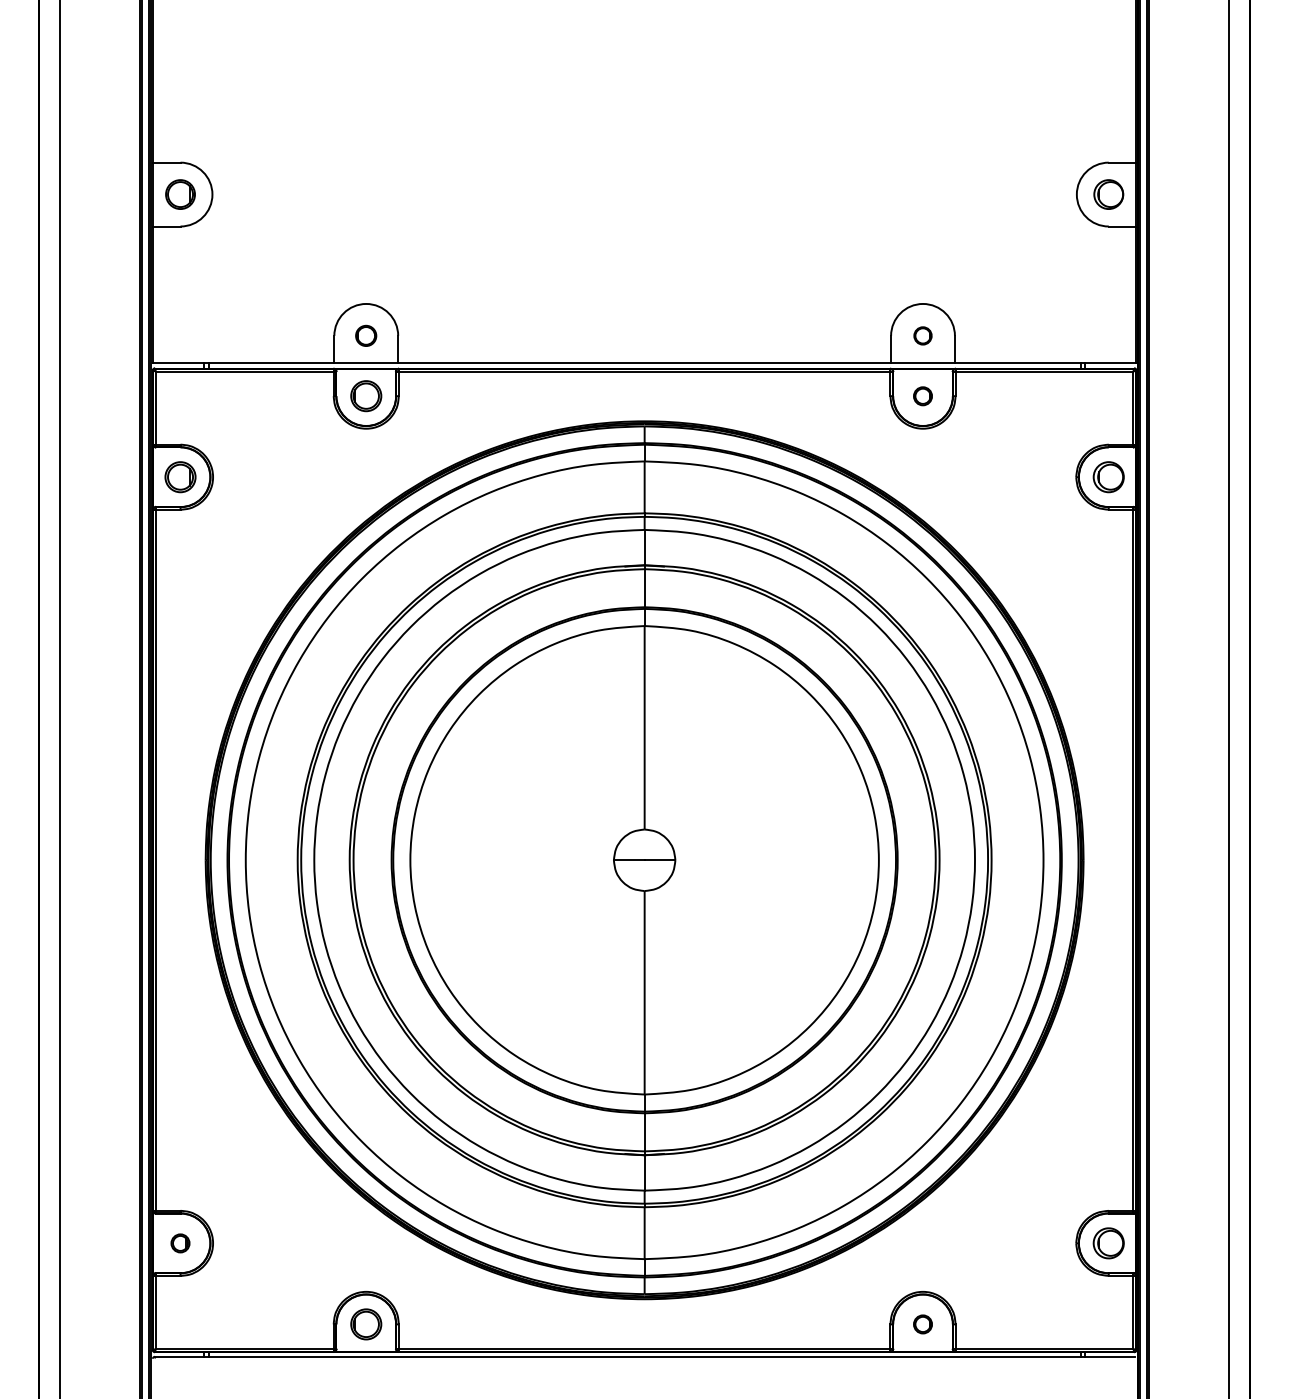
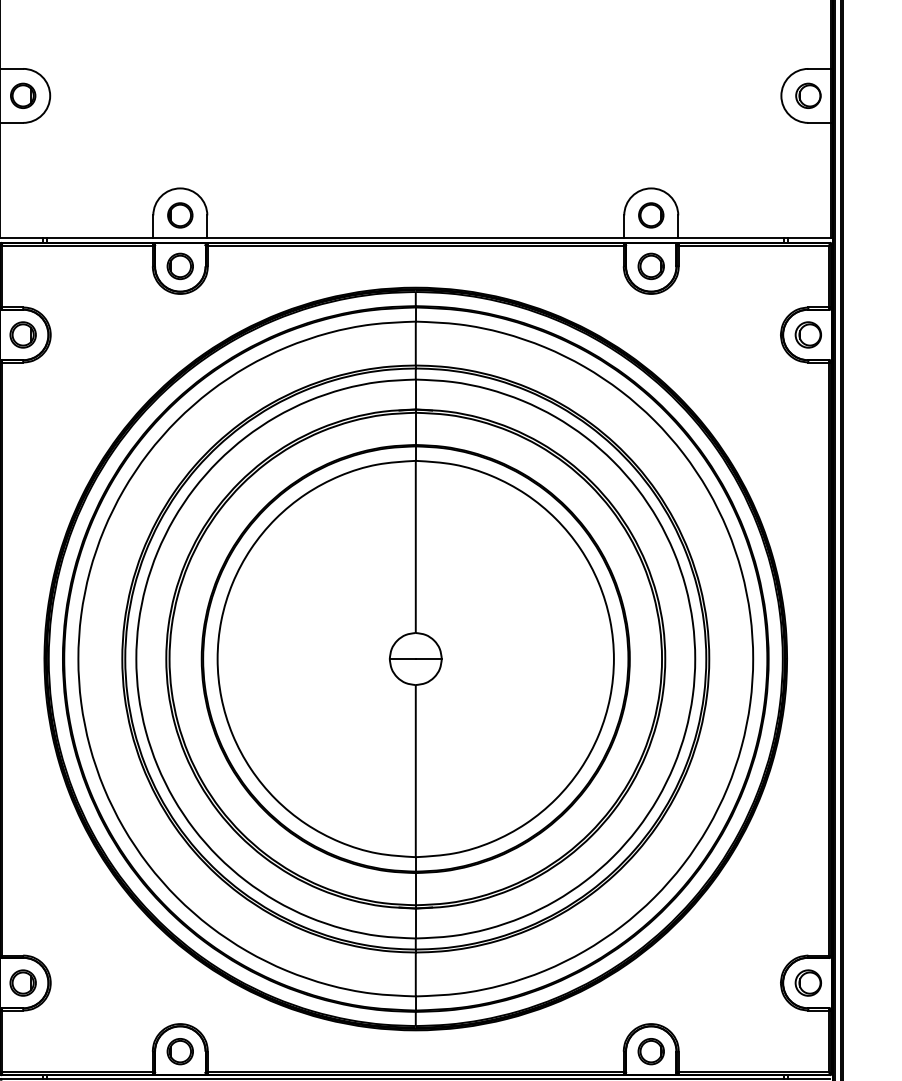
part: (365, 335) -> (179, 215), size x1.43
part: (922, 335) -> (650, 215), size x1.67
part: (922, 396) -> (650, 266), size x1.67
part: (180, 1243) -> (23, 983), size x1.67
part: (922, 1324) -> (650, 1051), size x1.67

